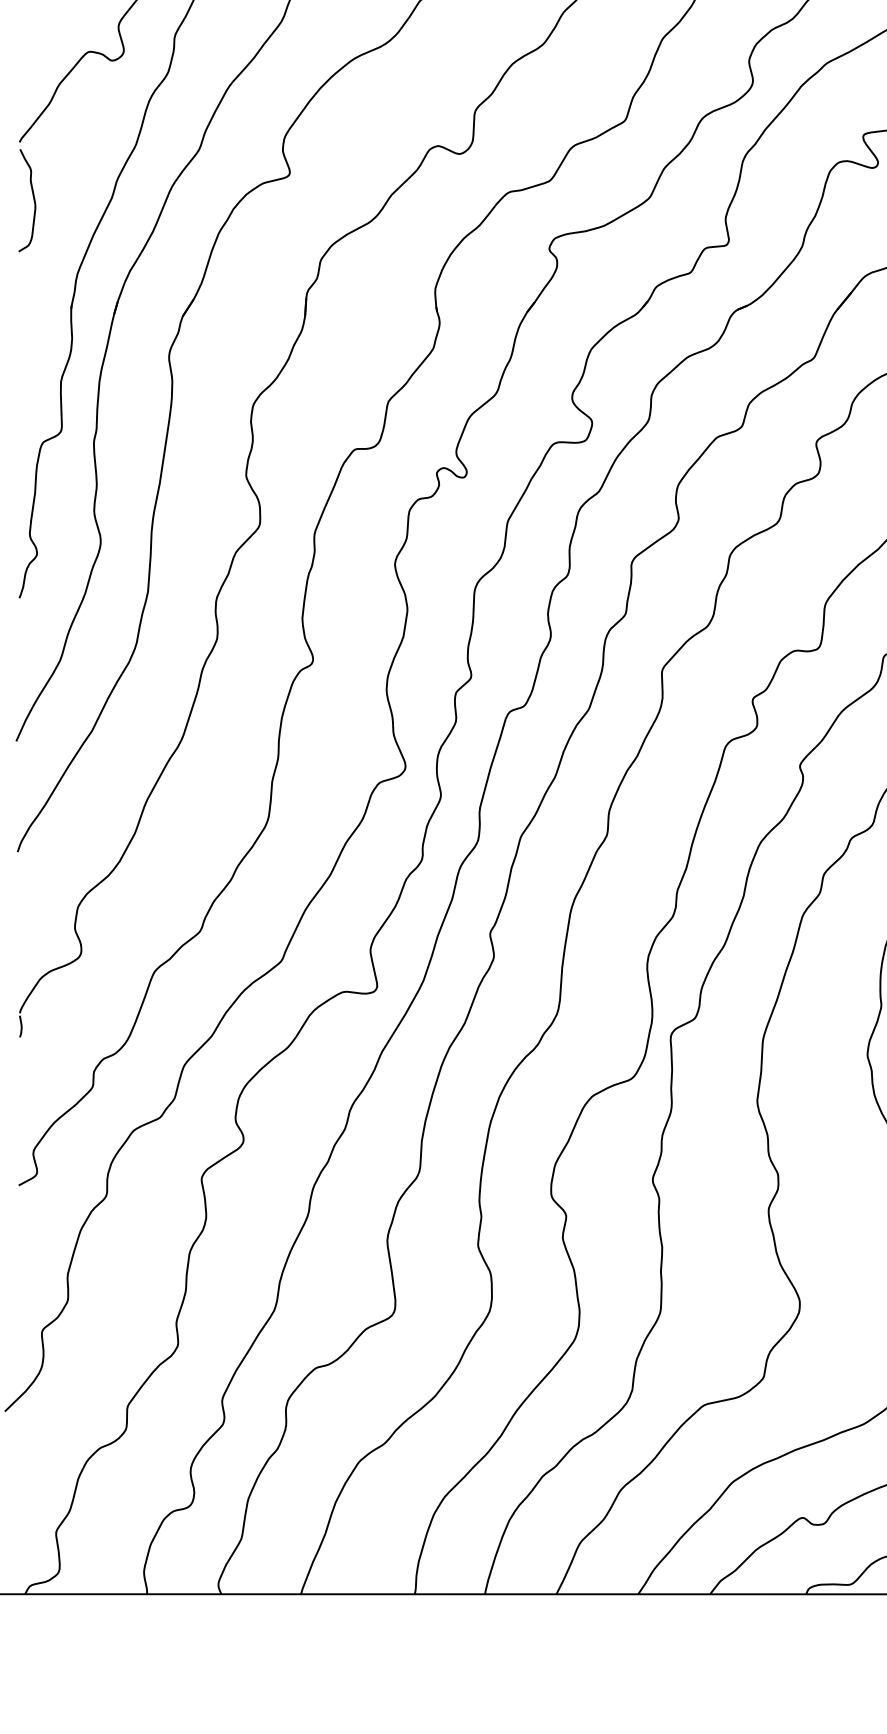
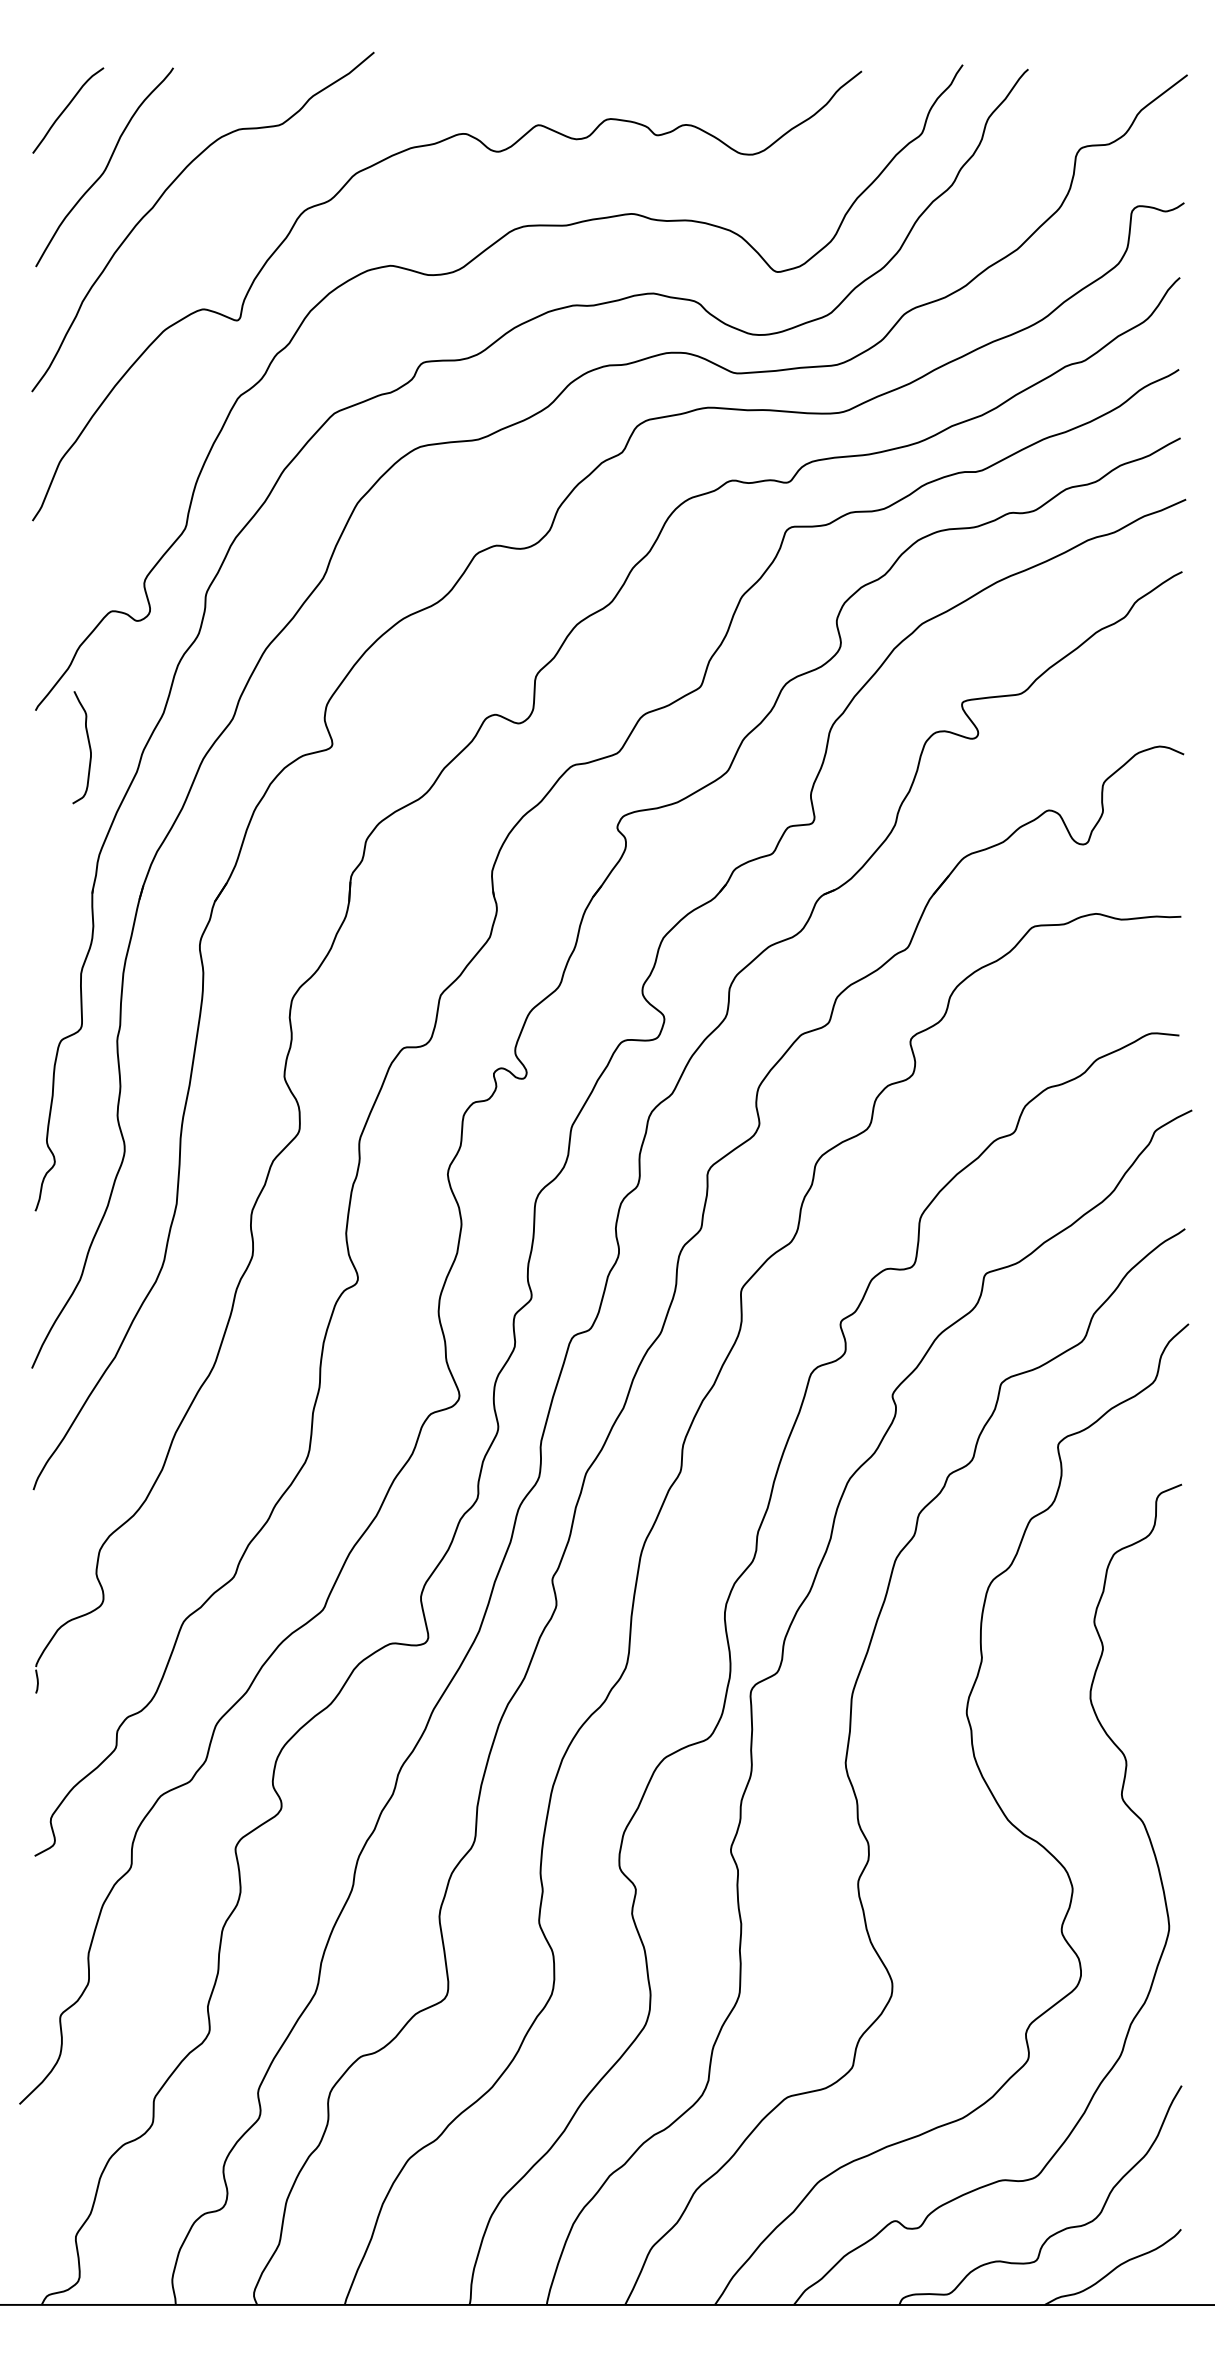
curve: (33, 198) -> (88, 745), moved

